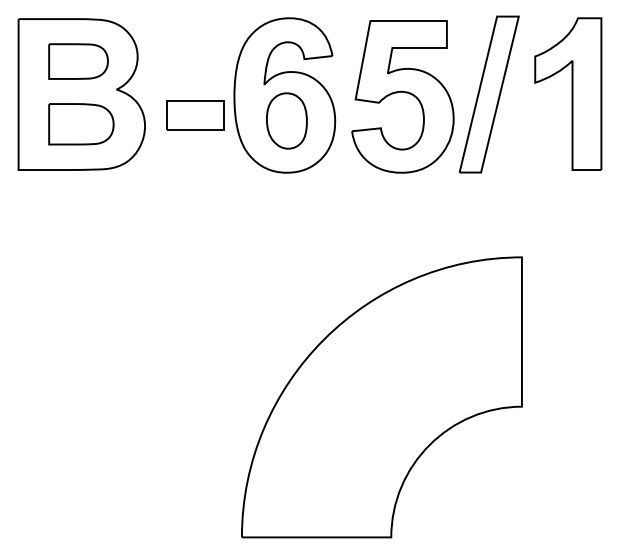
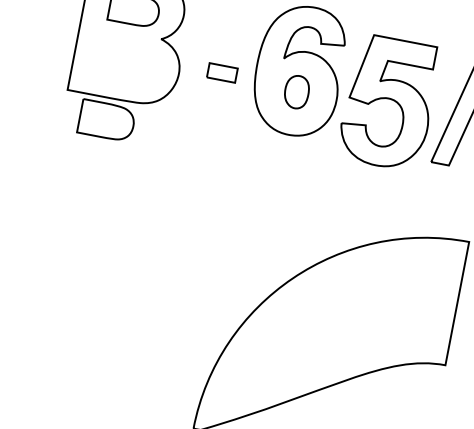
part: (402, 96) -> (388, 102), moved
part: (195, 115) -> (222, 73), size x0.6
part: (286, 120) -> (296, 91), size x0.7
part: (81, 124) -> (106, 121), moved

